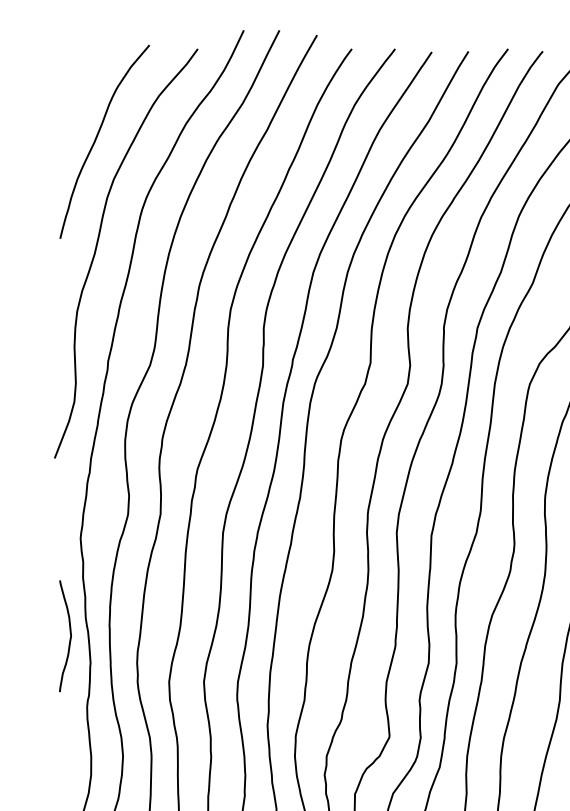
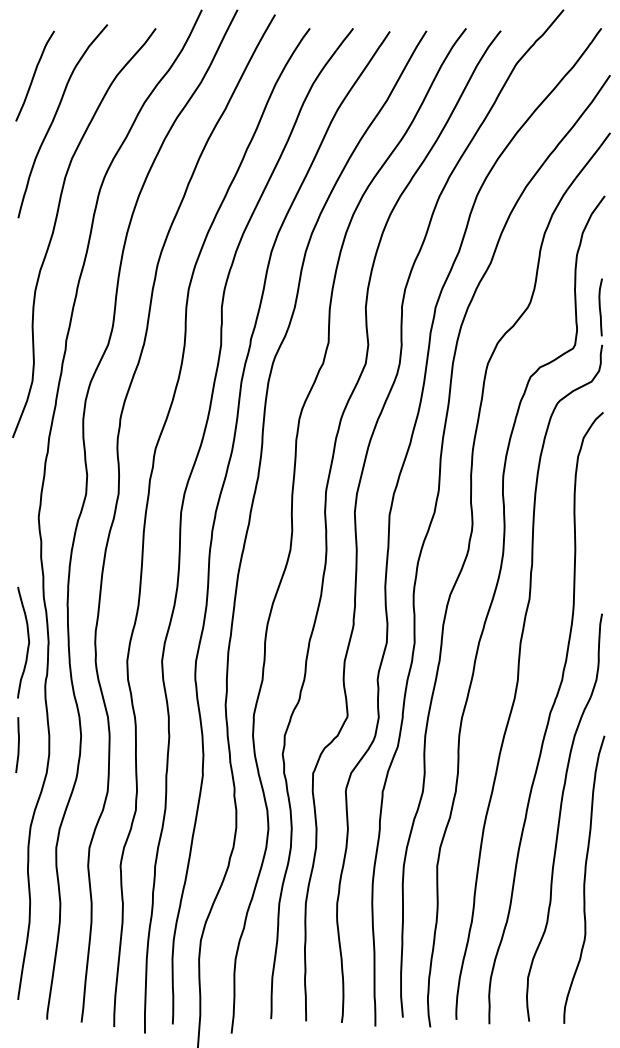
curve: (76, 96) -> (34, 75), added
curve: (70, 636) -> (28, 642), moved
curve: (59, 765) -> (17, 744), added

